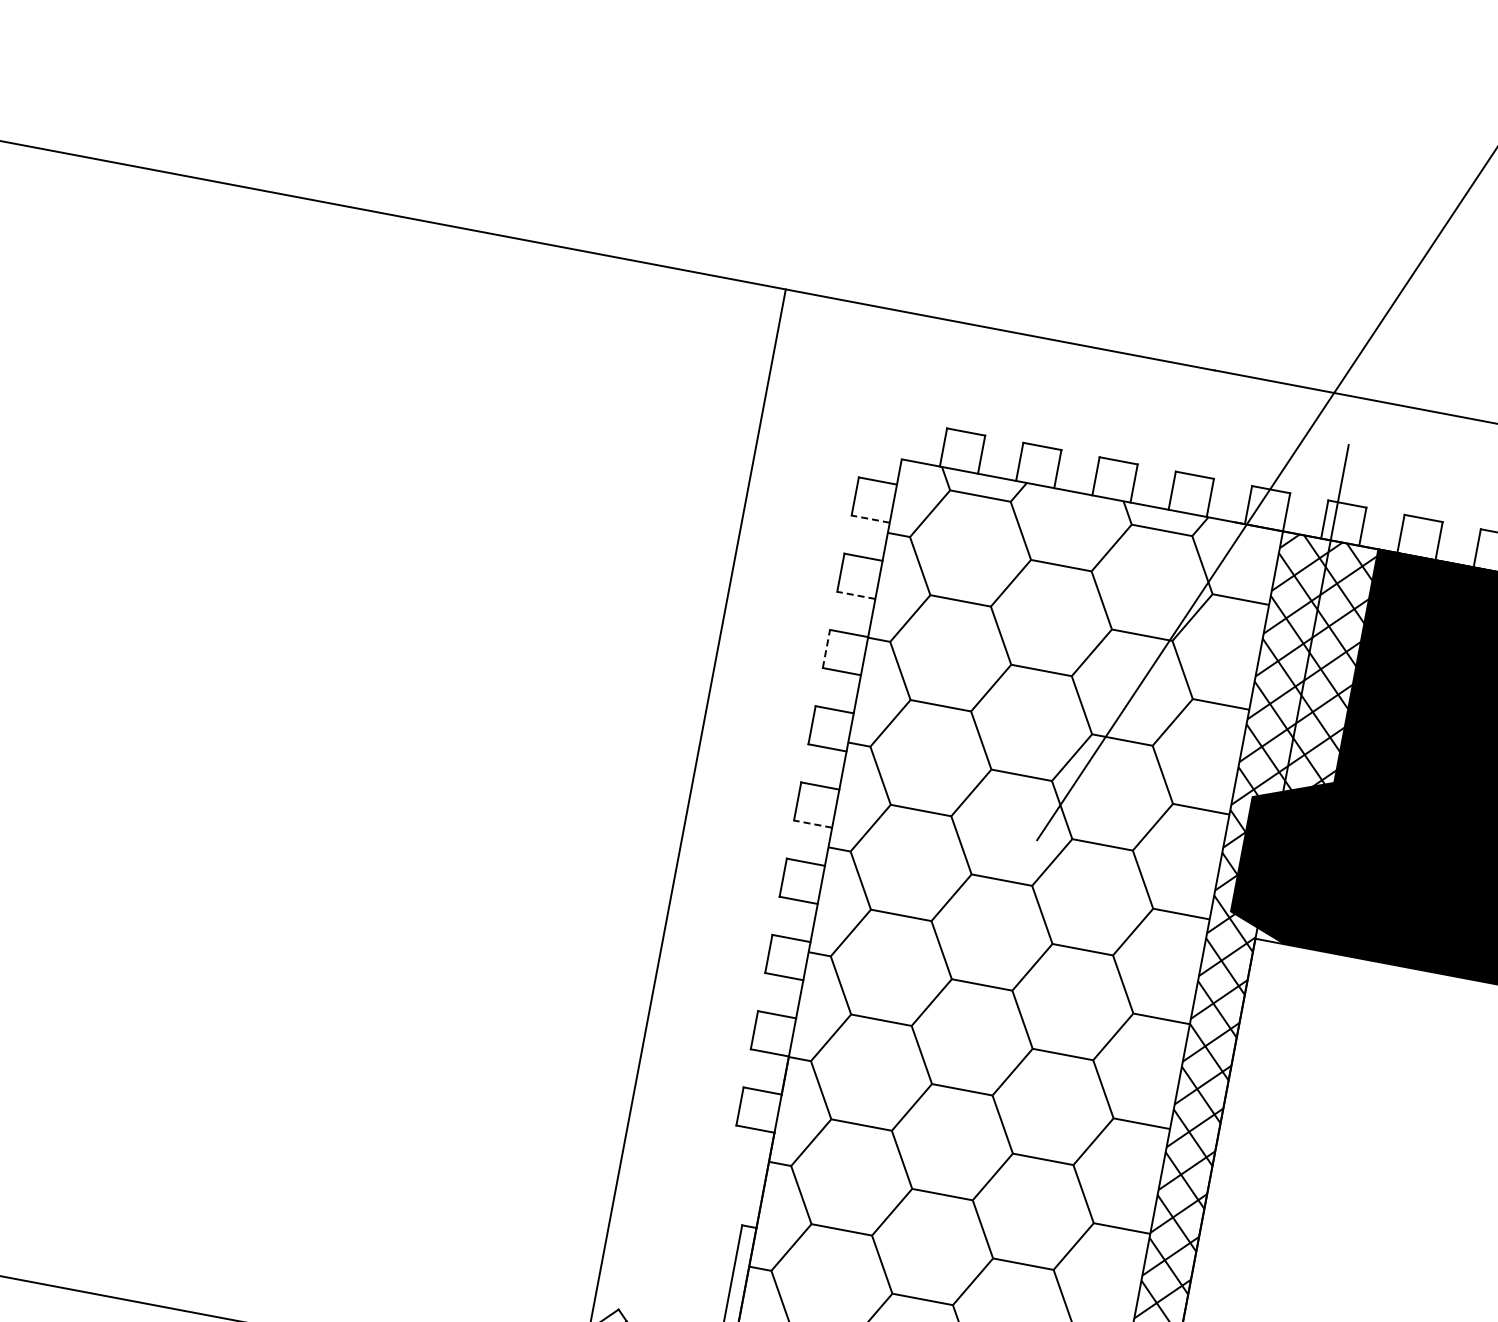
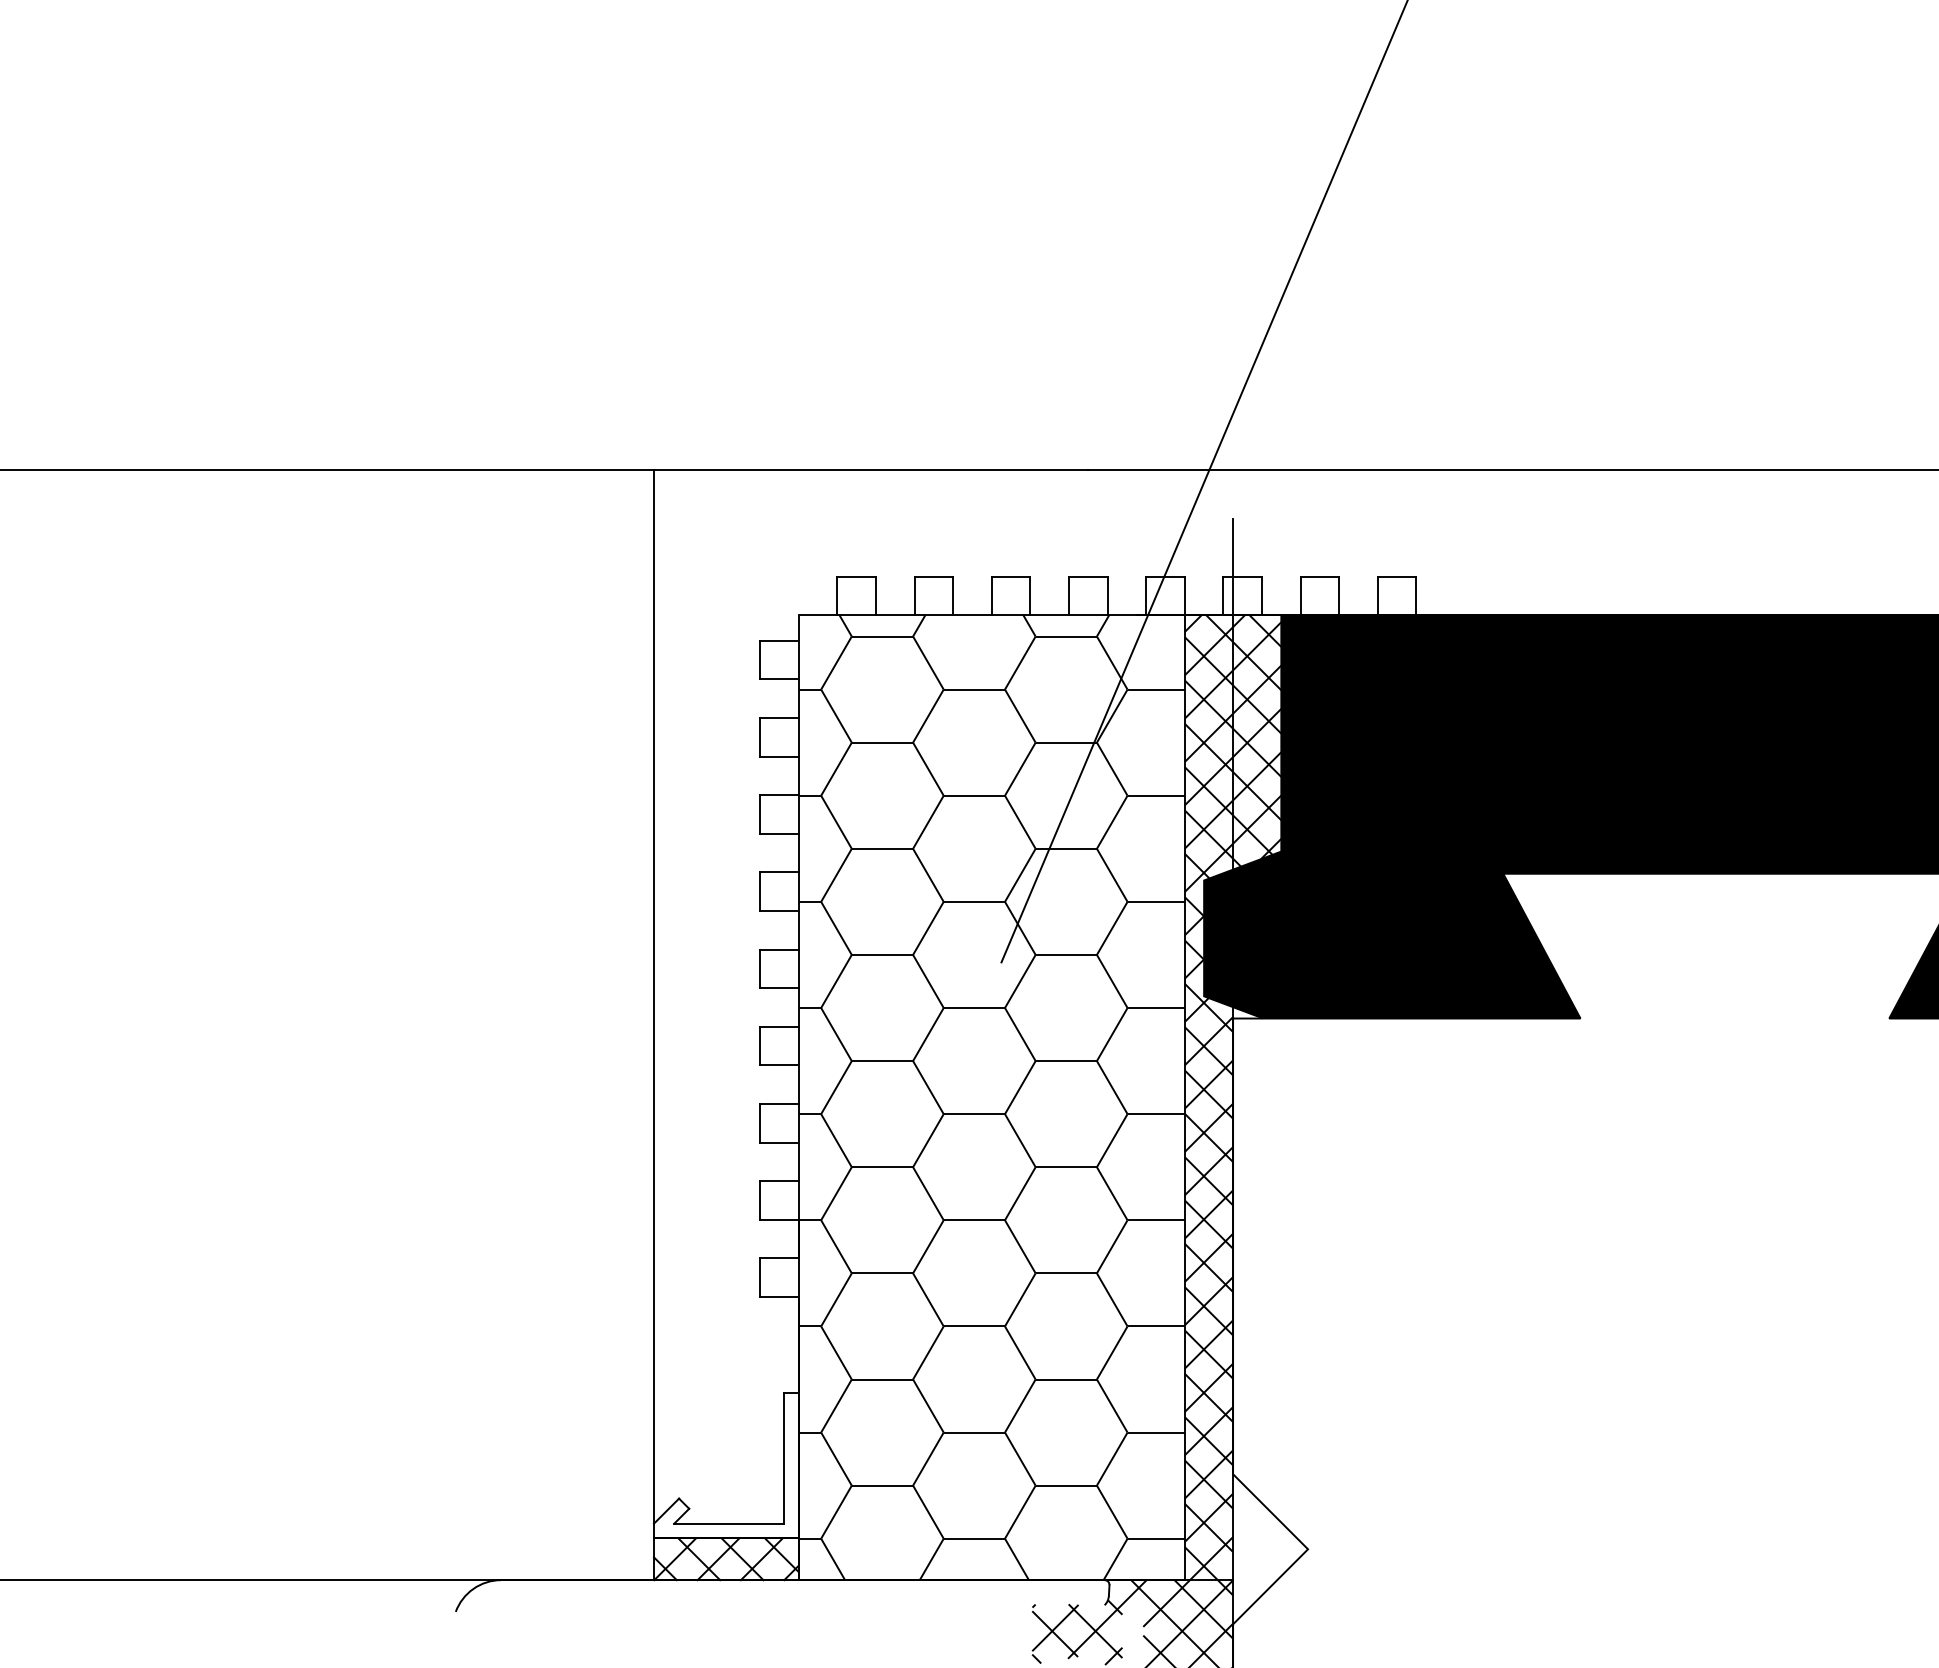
line: (869, 519) -> (778, 679), dashed -> solid
line: (855, 595) -> (778, 756), dashed -> solid
line: (826, 648) -> (760, 813), dashed -> solid
line: (812, 824) -> (778, 988), dashed -> solid

